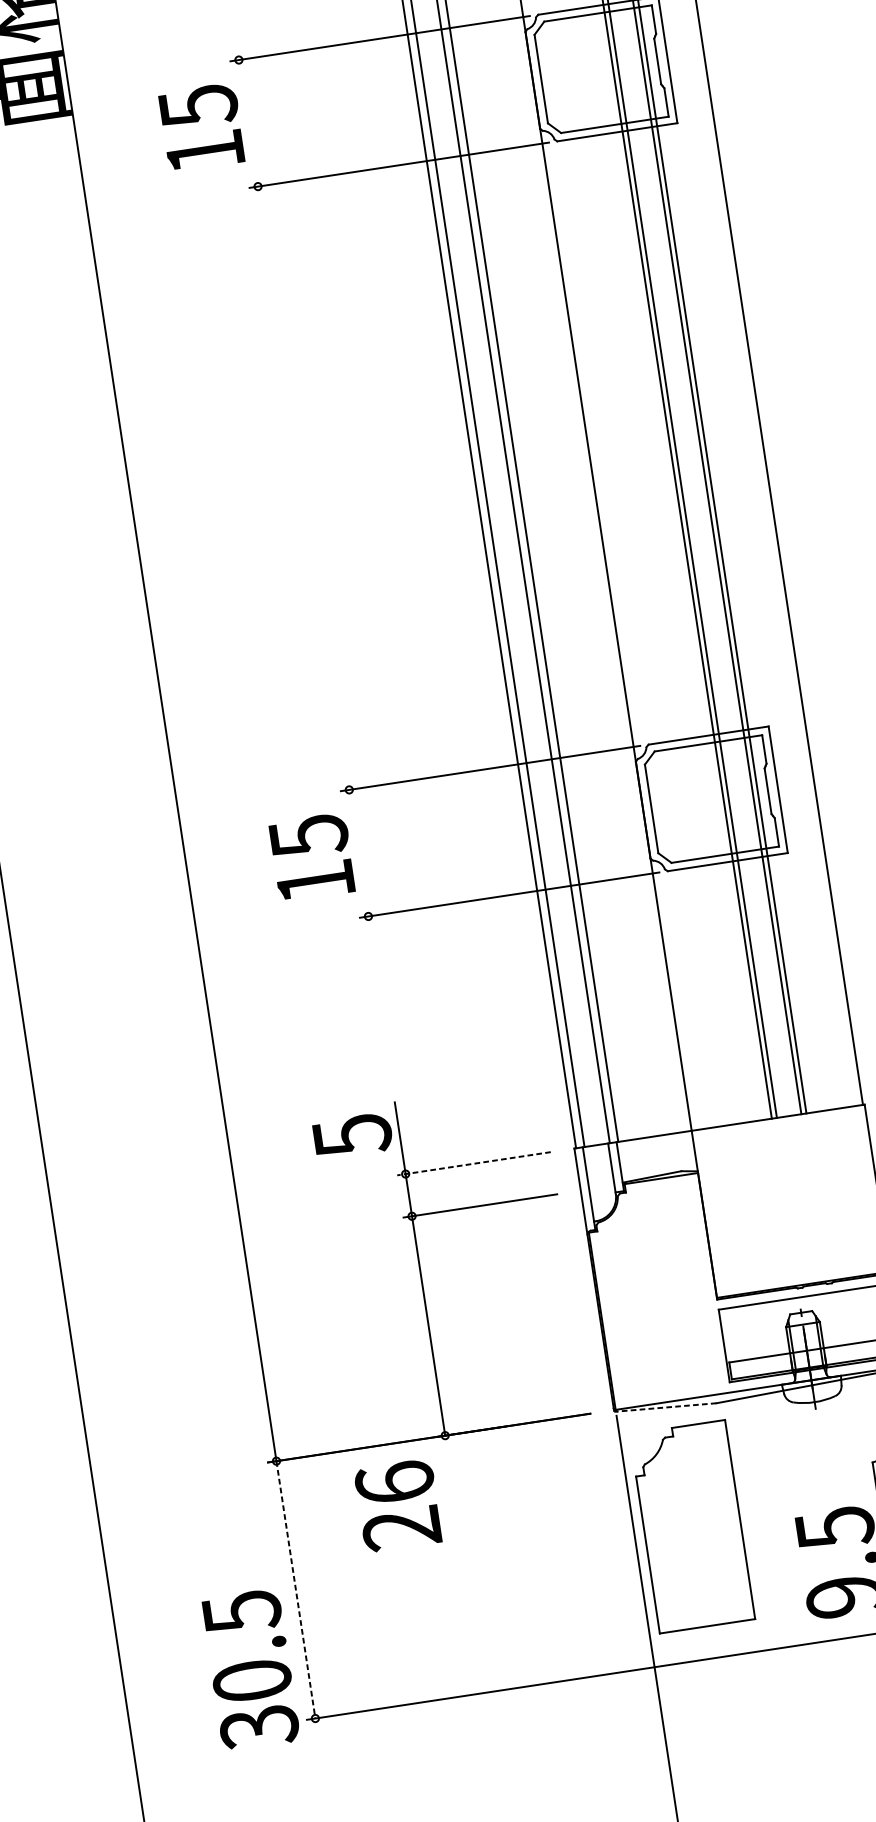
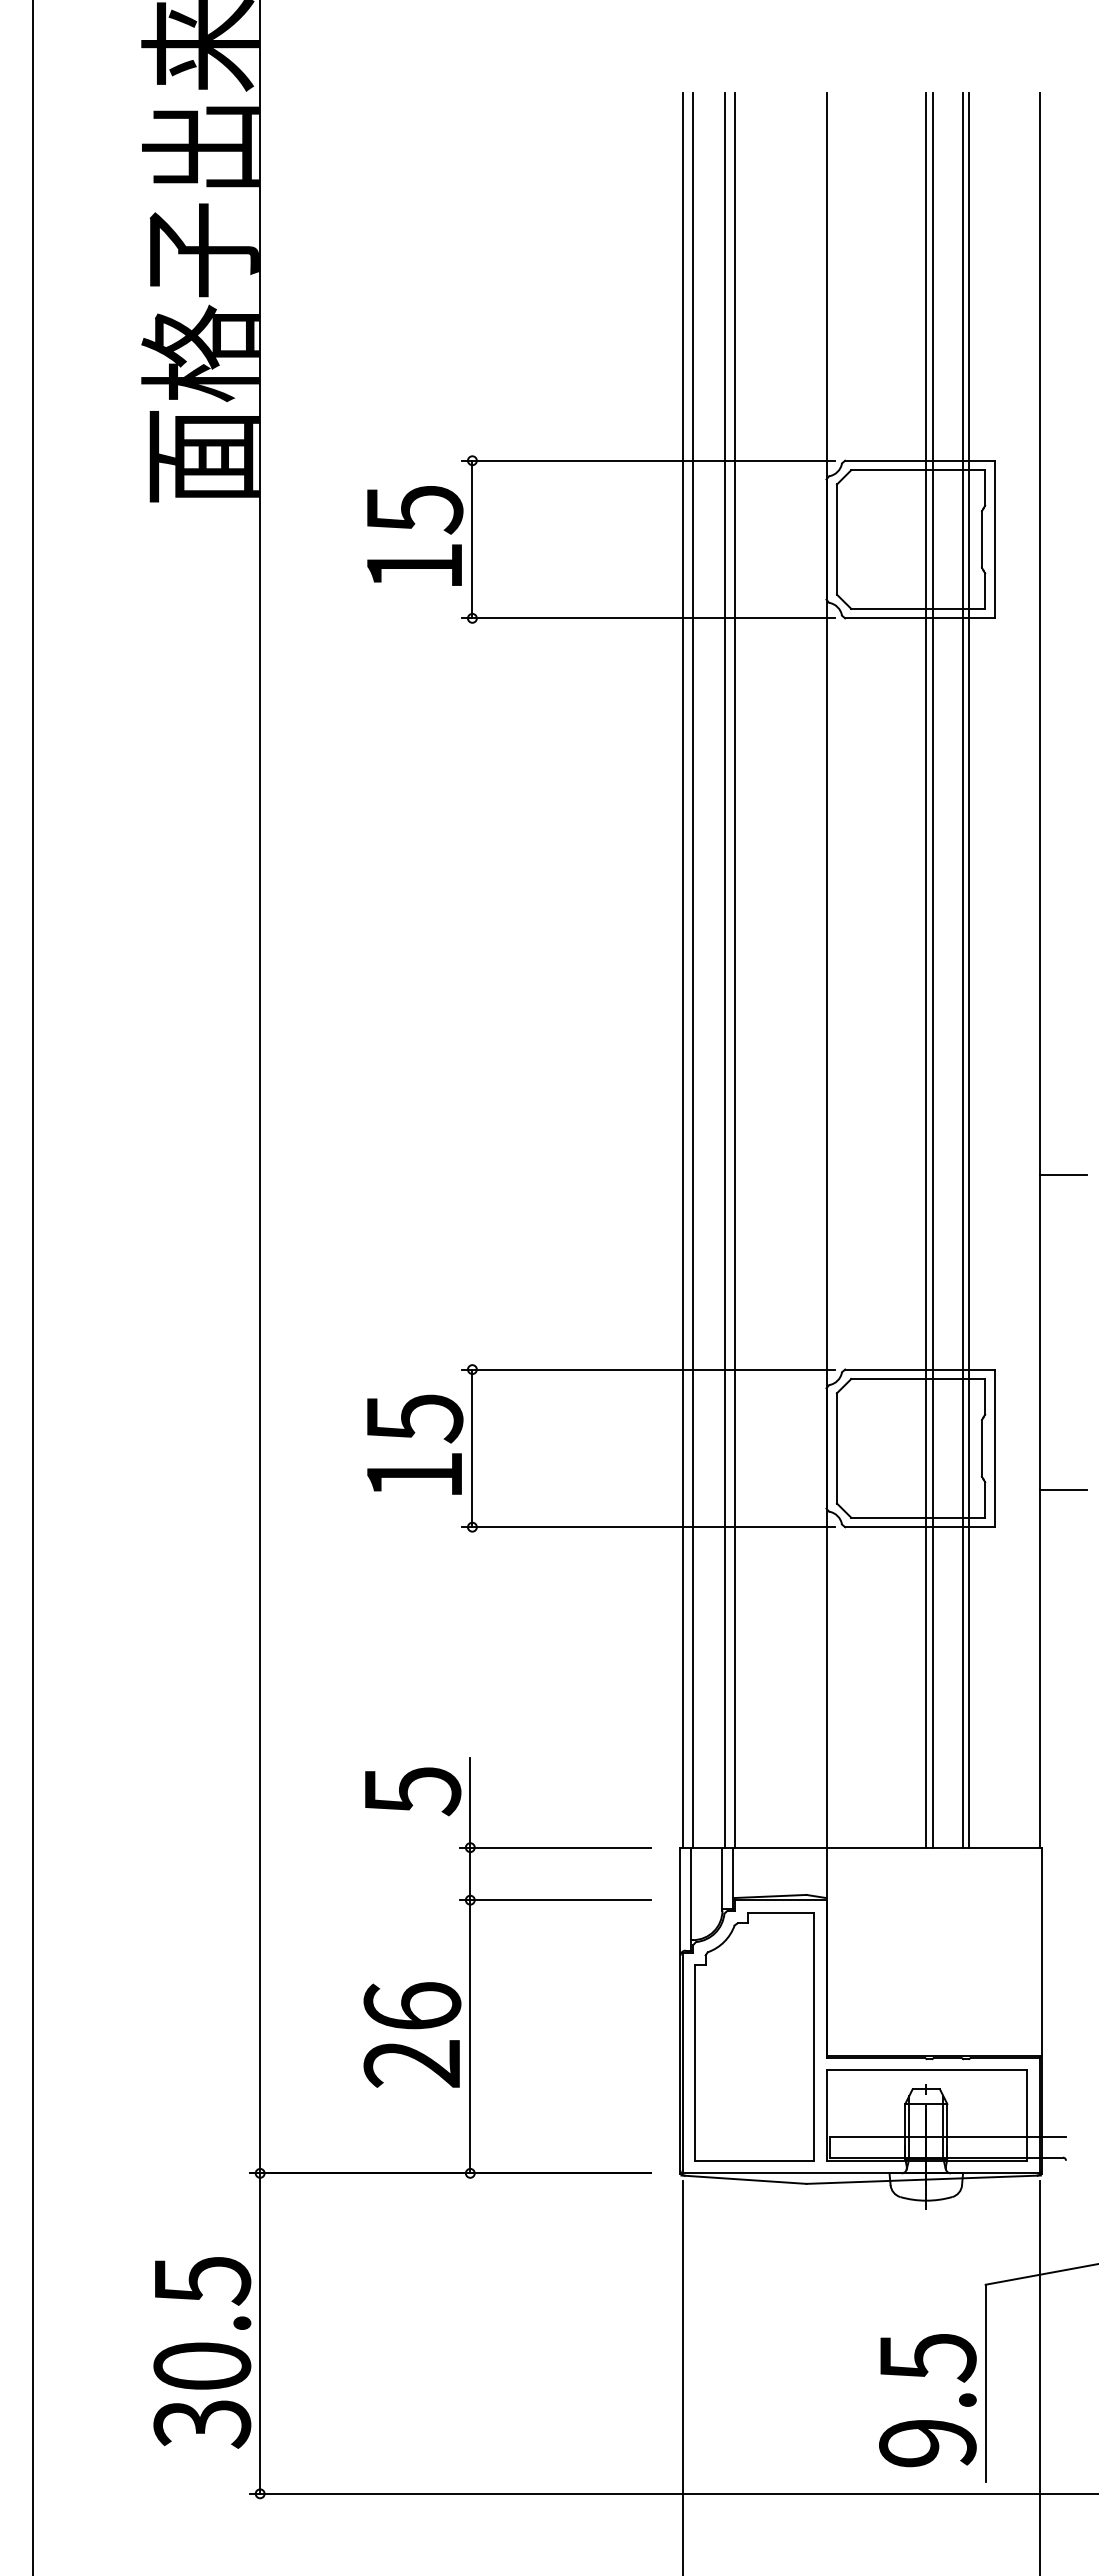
line: (248, 123) -> (472, 539), added
line: (800, 562) -> (1063, 1175), added
line: (838, 815) -> (1063, 1490), added
line: (358, 853) -> (472, 1448), added
line: (474, 1163) -> (555, 1847), dashed -> solid
line: (666, 1407) -> (745, 2179), dashed -> solid
text: (398, 1505) -> (412, 2034), moved
part: (692, 1526) -> (754, 2036), moved
line: (296, 1590) -> (260, 2334), dashed -> solid
text: (250, 1669) -> (202, 2352), moved

